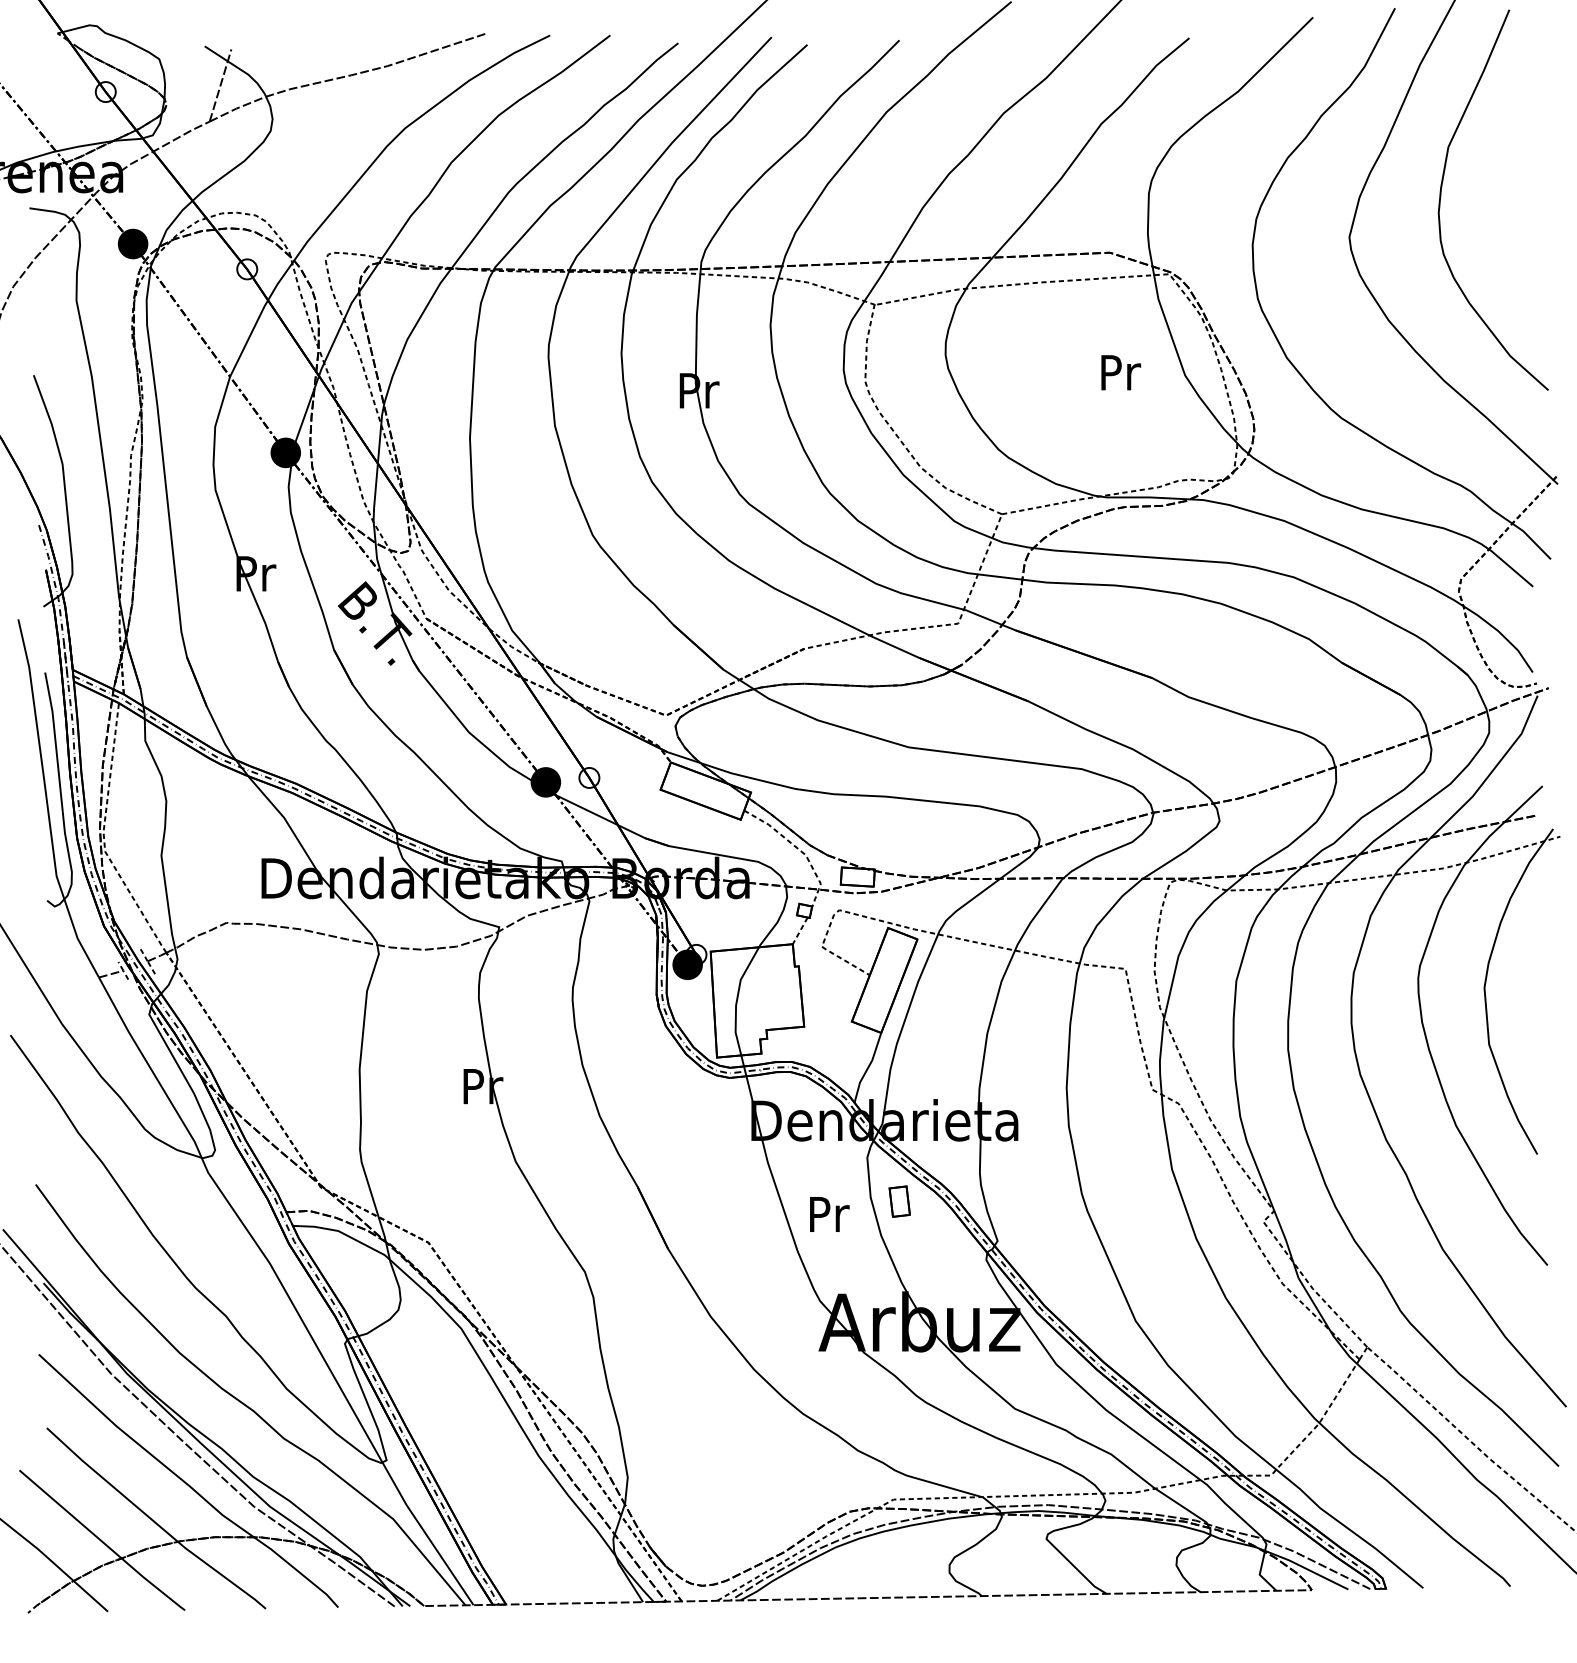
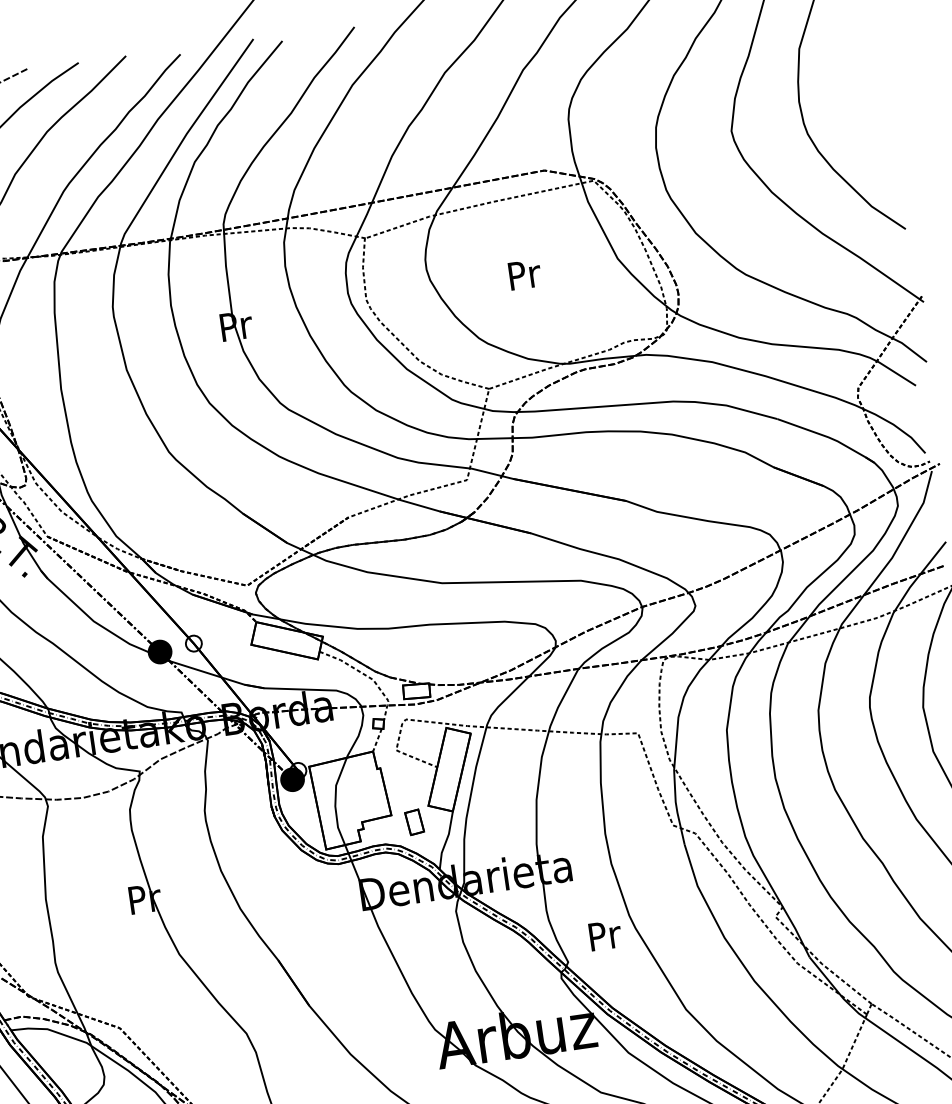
text: (1121, 372) -> (525, 274), moved
part: (899, 1201) -> (414, 822), moved
text: (829, 1214) -> (605, 935), moved

